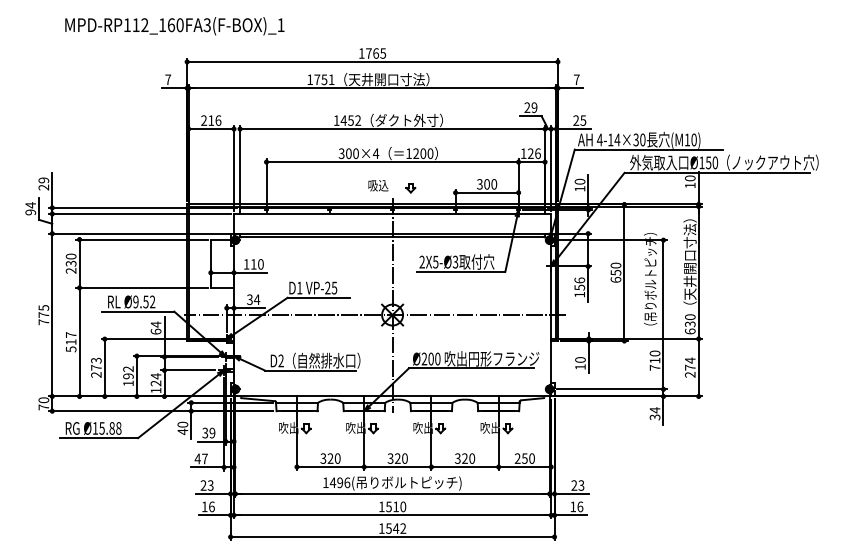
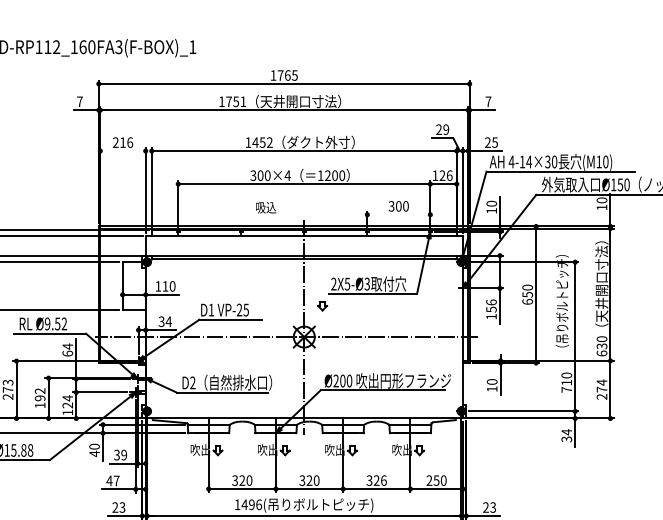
line: (211, 129) -> (123, 151), removed
text: (378, 185) -> (266, 207), moved
part: (410, 188) -> (322, 306), moved
line: (486, 192) -> (398, 214), removed
text: (472, 458) -> (384, 480), 320 -> 326

